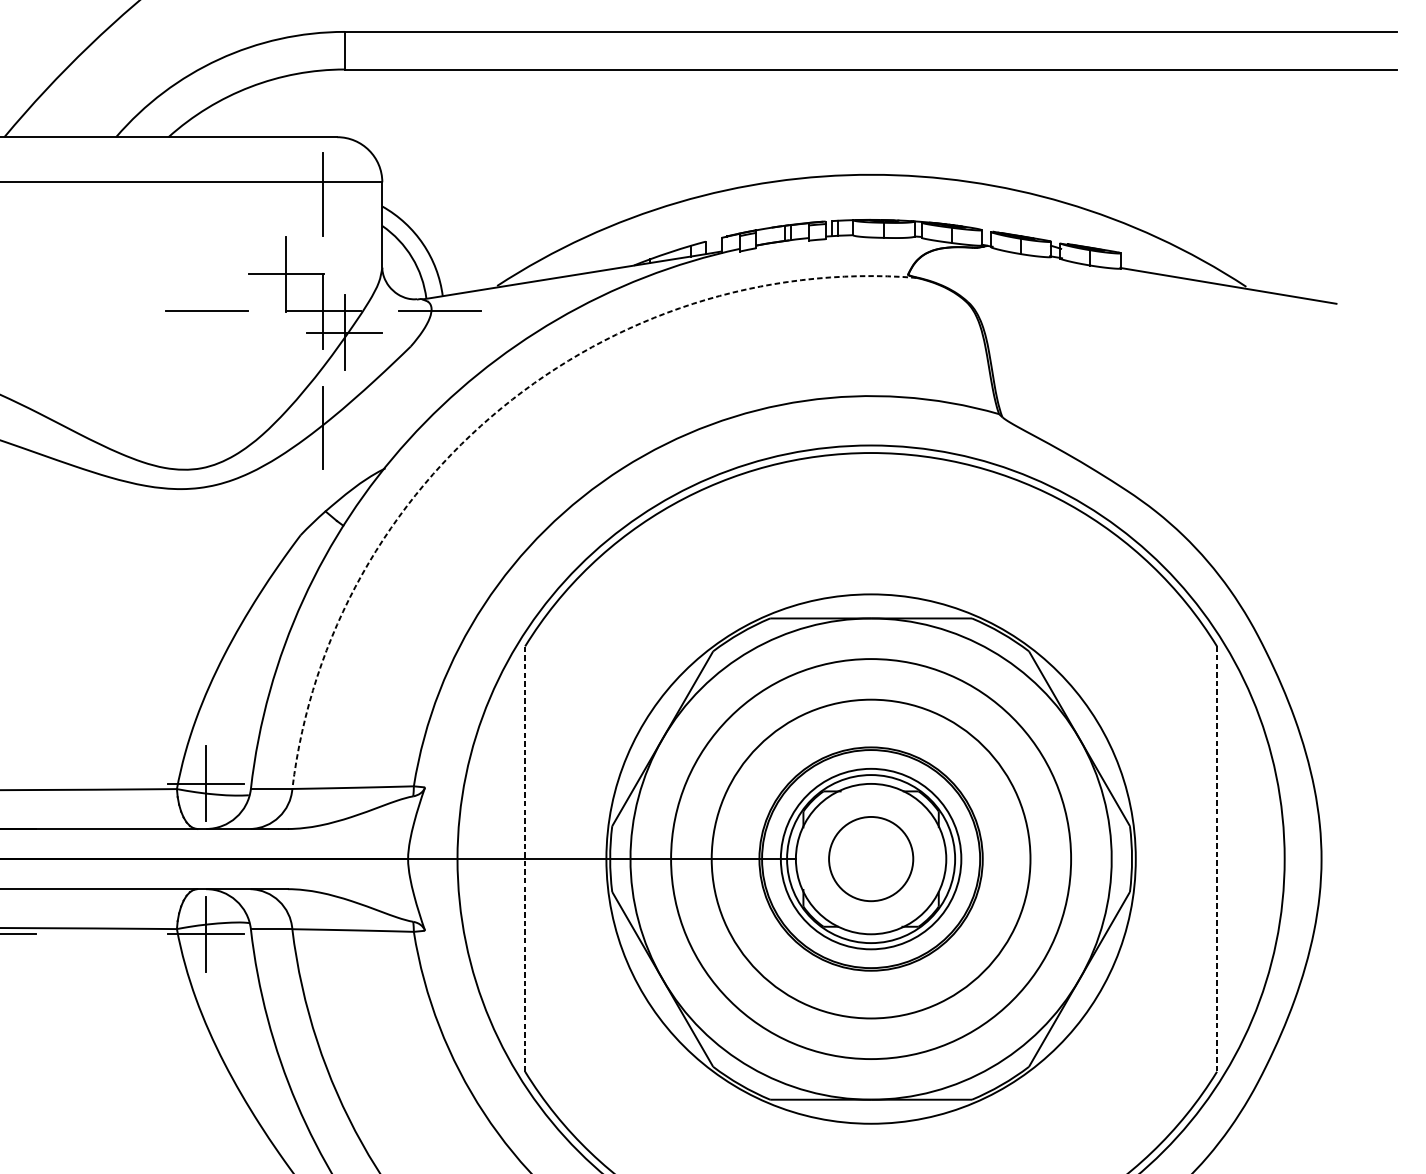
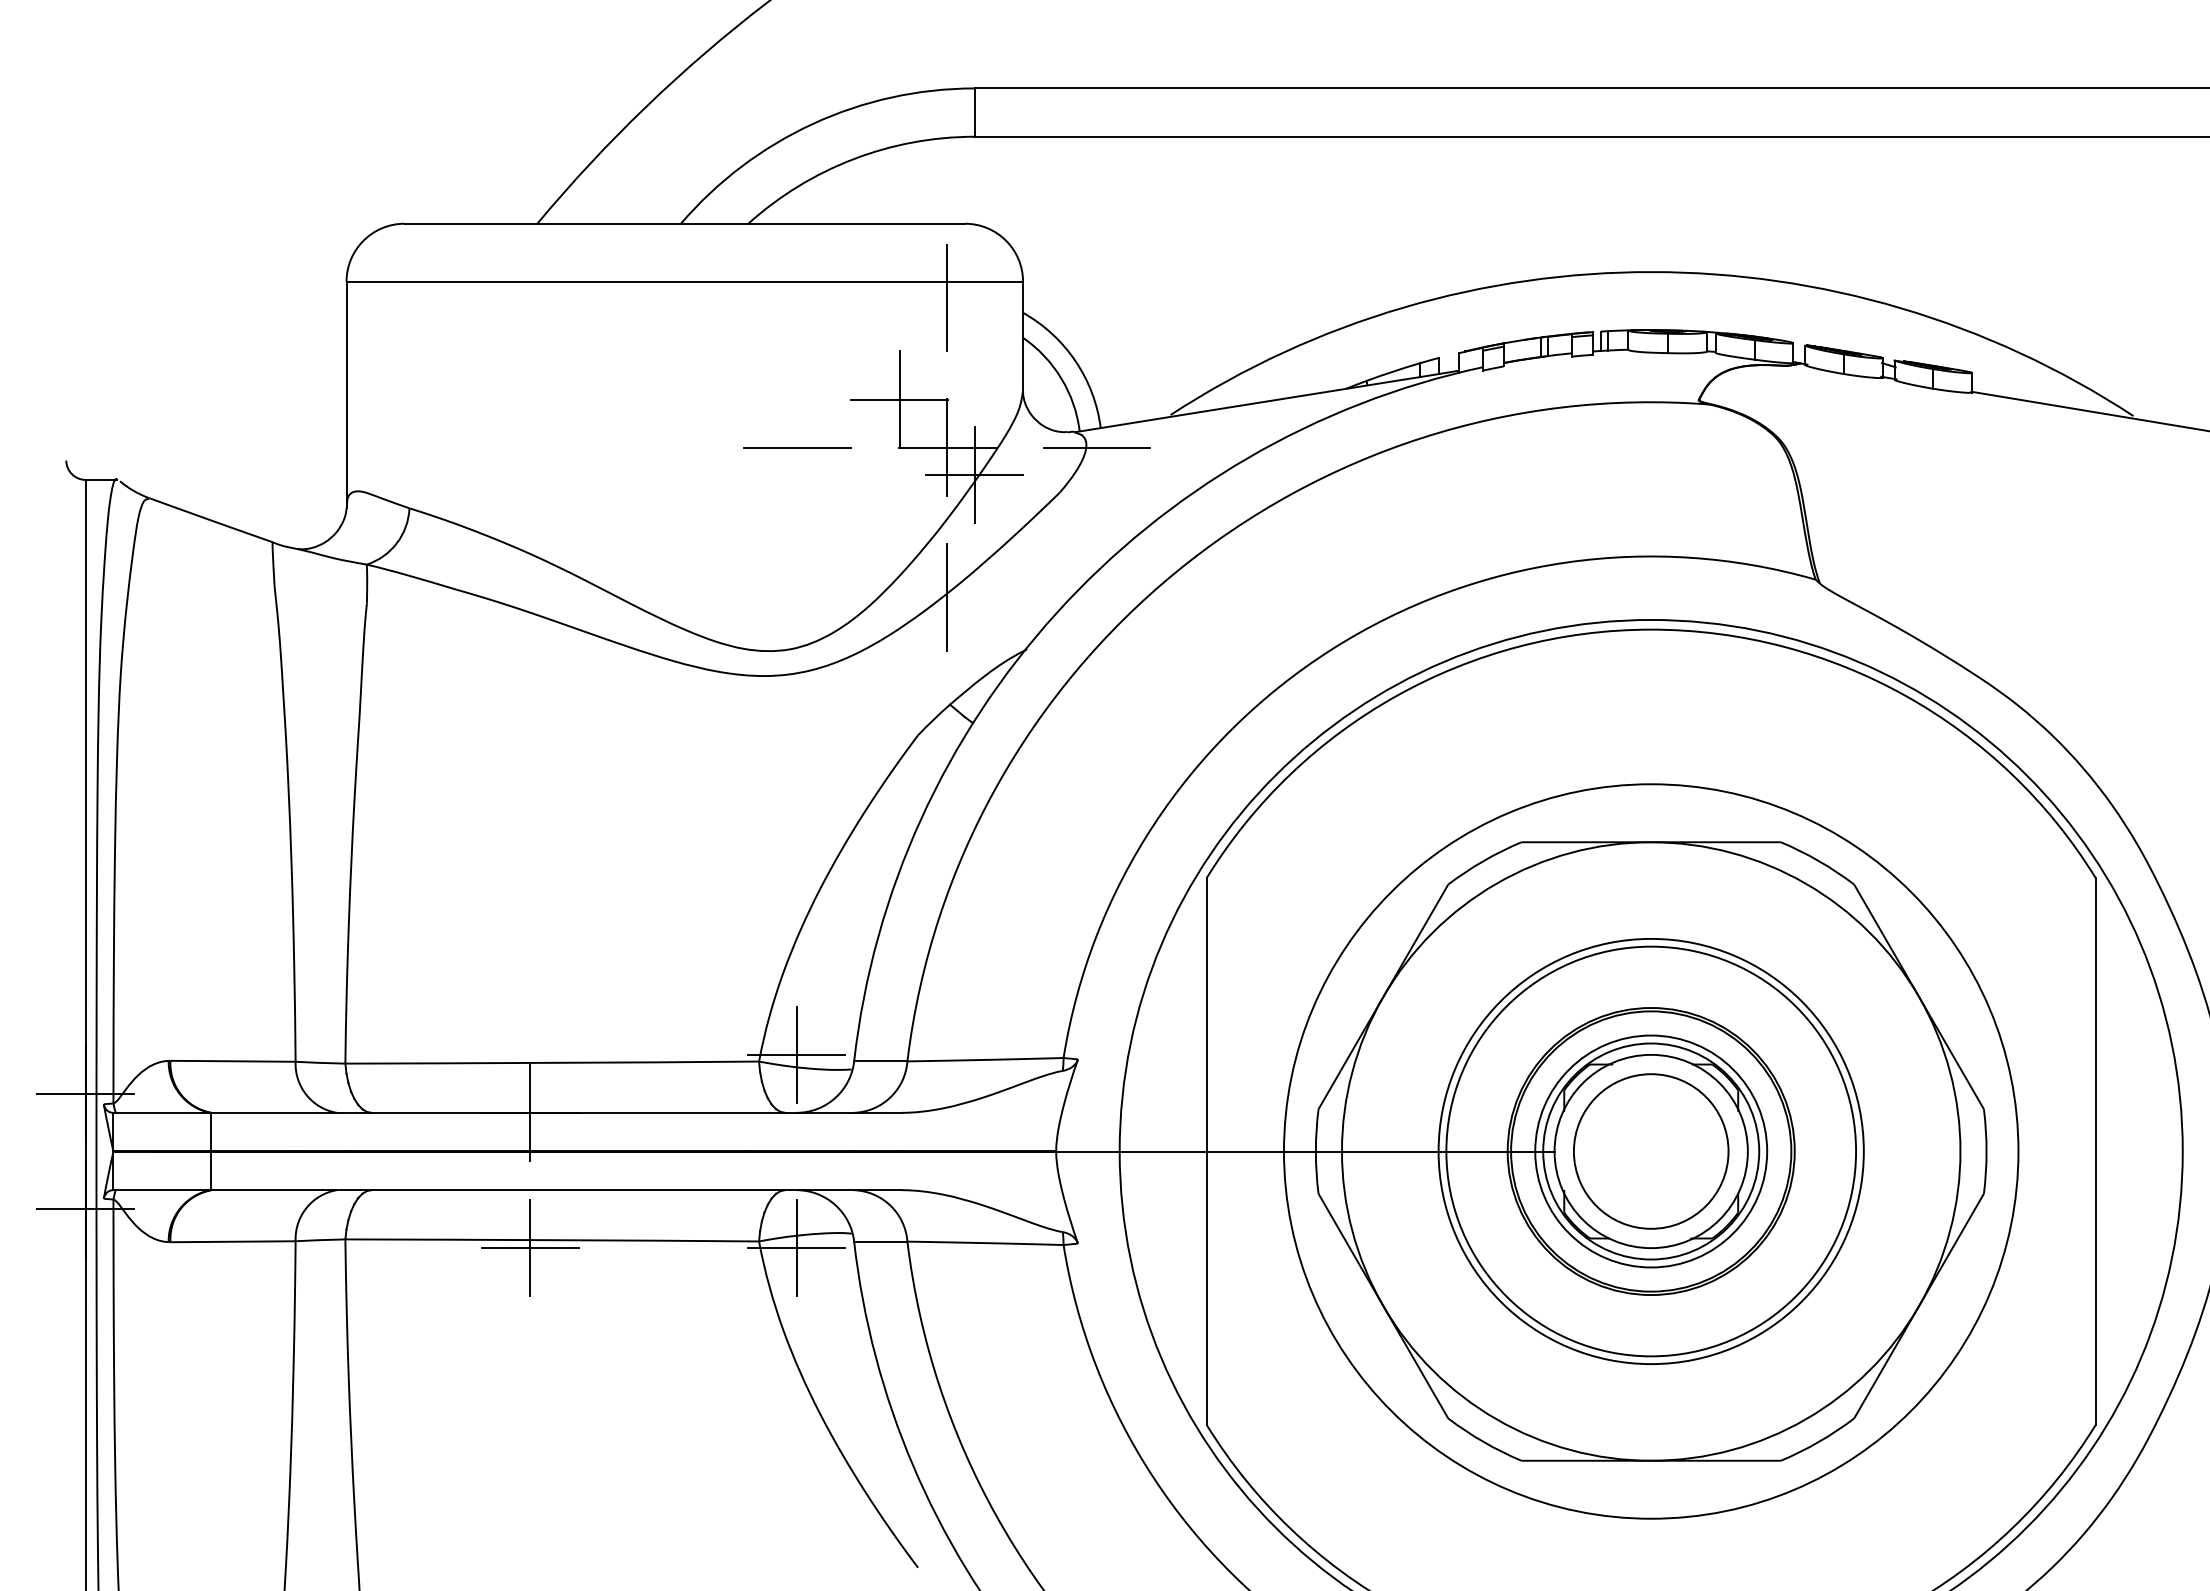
arc: (501, 407) -> (1176, 571), dashed -> solid
line: (525, 859) -> (1206, 1151), dashed -> solid
circle: (870, 859) -> (1650, 1151), size x0.62
circle: (870, 859) -> (1650, 1151), size x1.43
circle: (871, 859) -> (1651, 1151), size x1.43
line: (1216, 859) -> (2095, 1152), dashed -> solid

